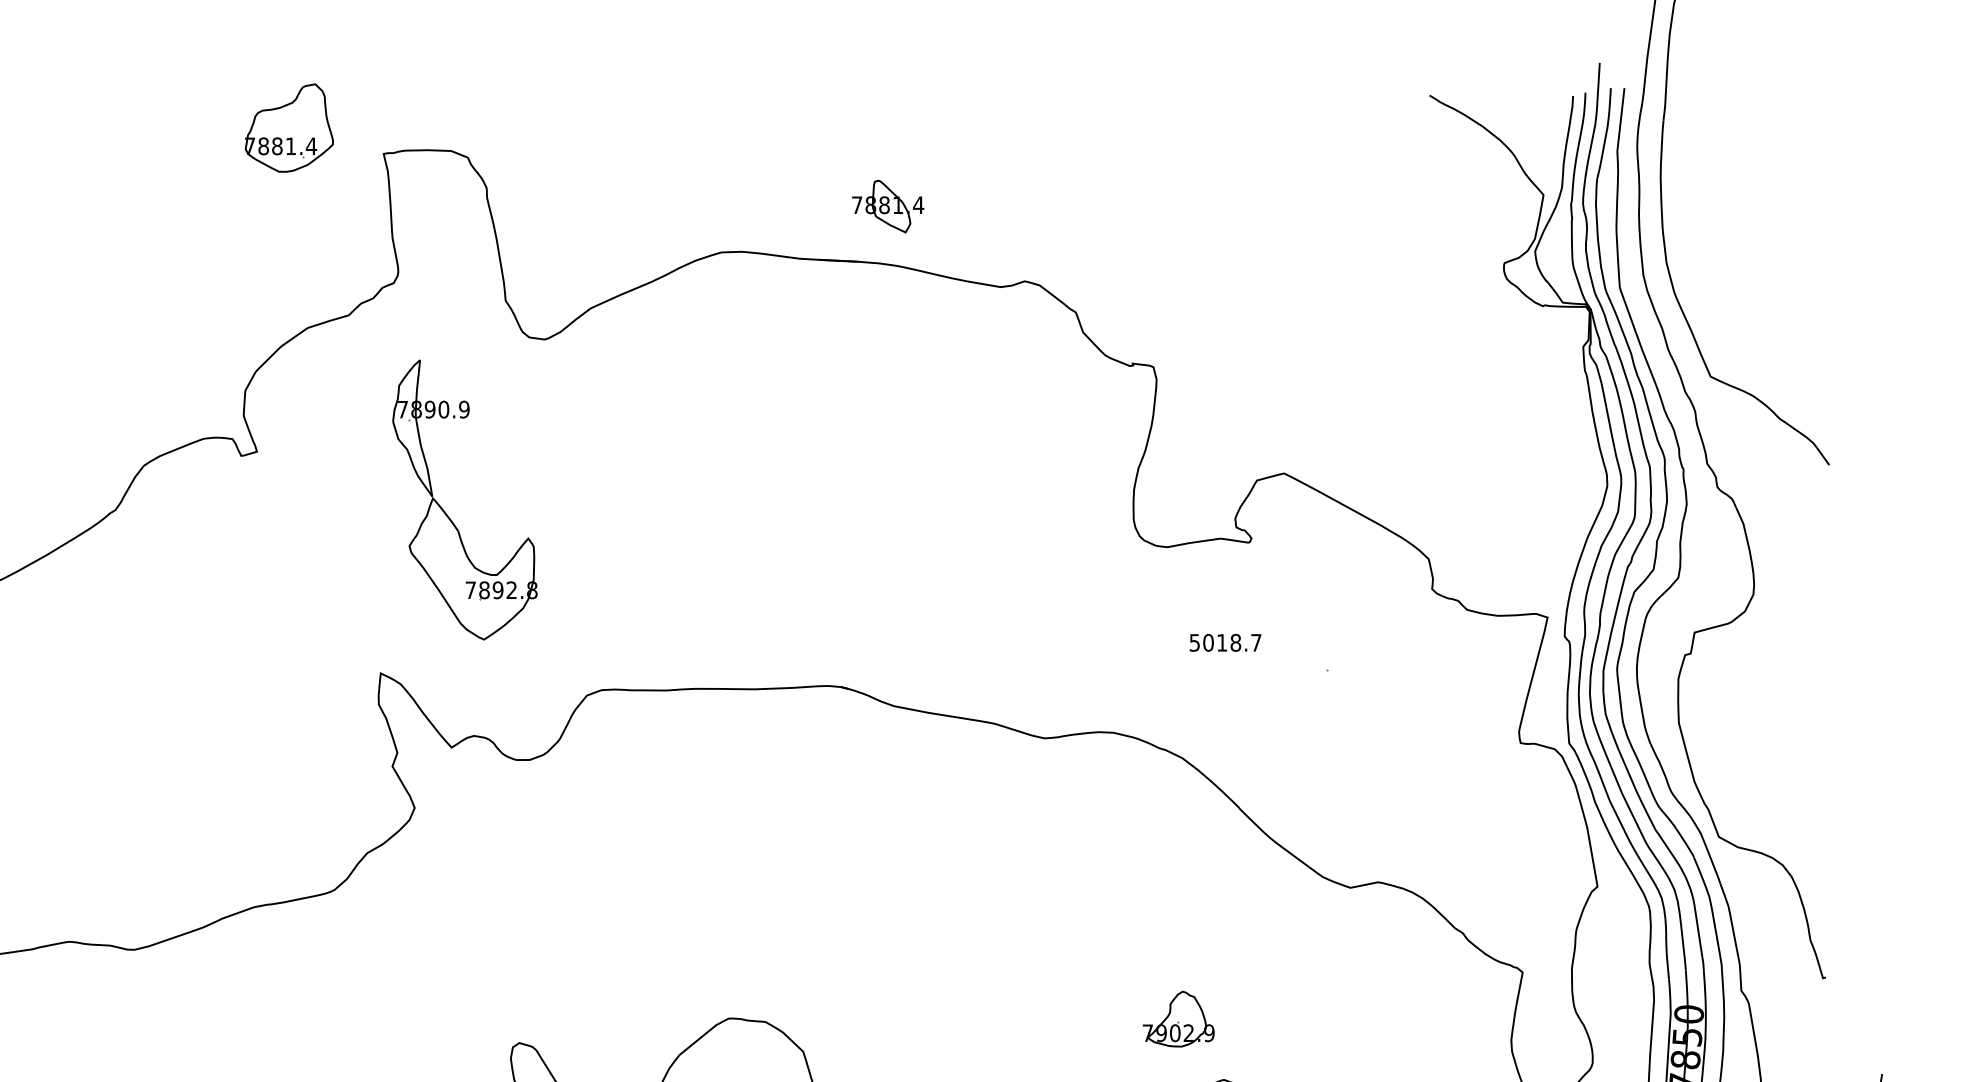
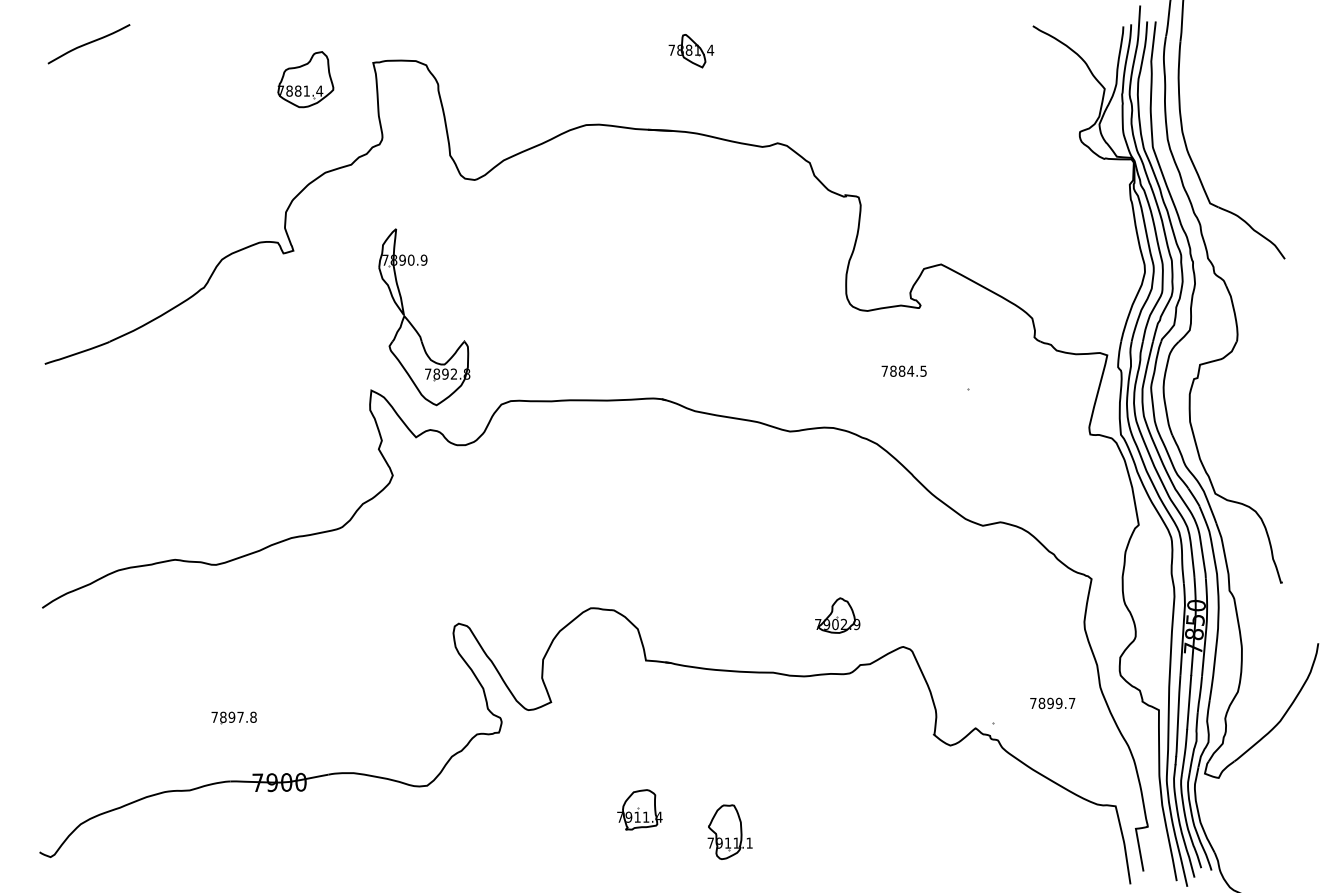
part: (288, 127) -> (305, 79), moved
part: (888, 207) -> (691, 51), moved
part: (447, 513) -> (413, 325), moved
text: (1224, 641) -> (903, 370), 5018.7 -> 7884.5
part: (1178, 1018) -> (837, 615), moved

